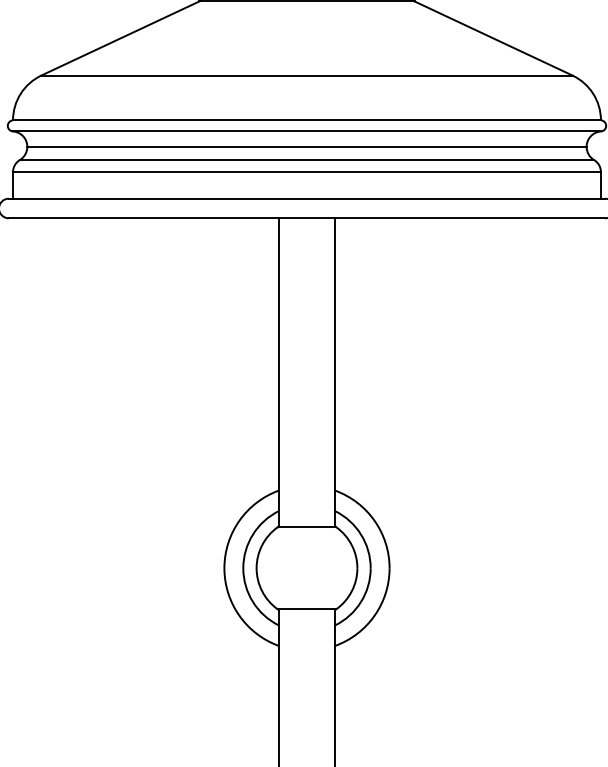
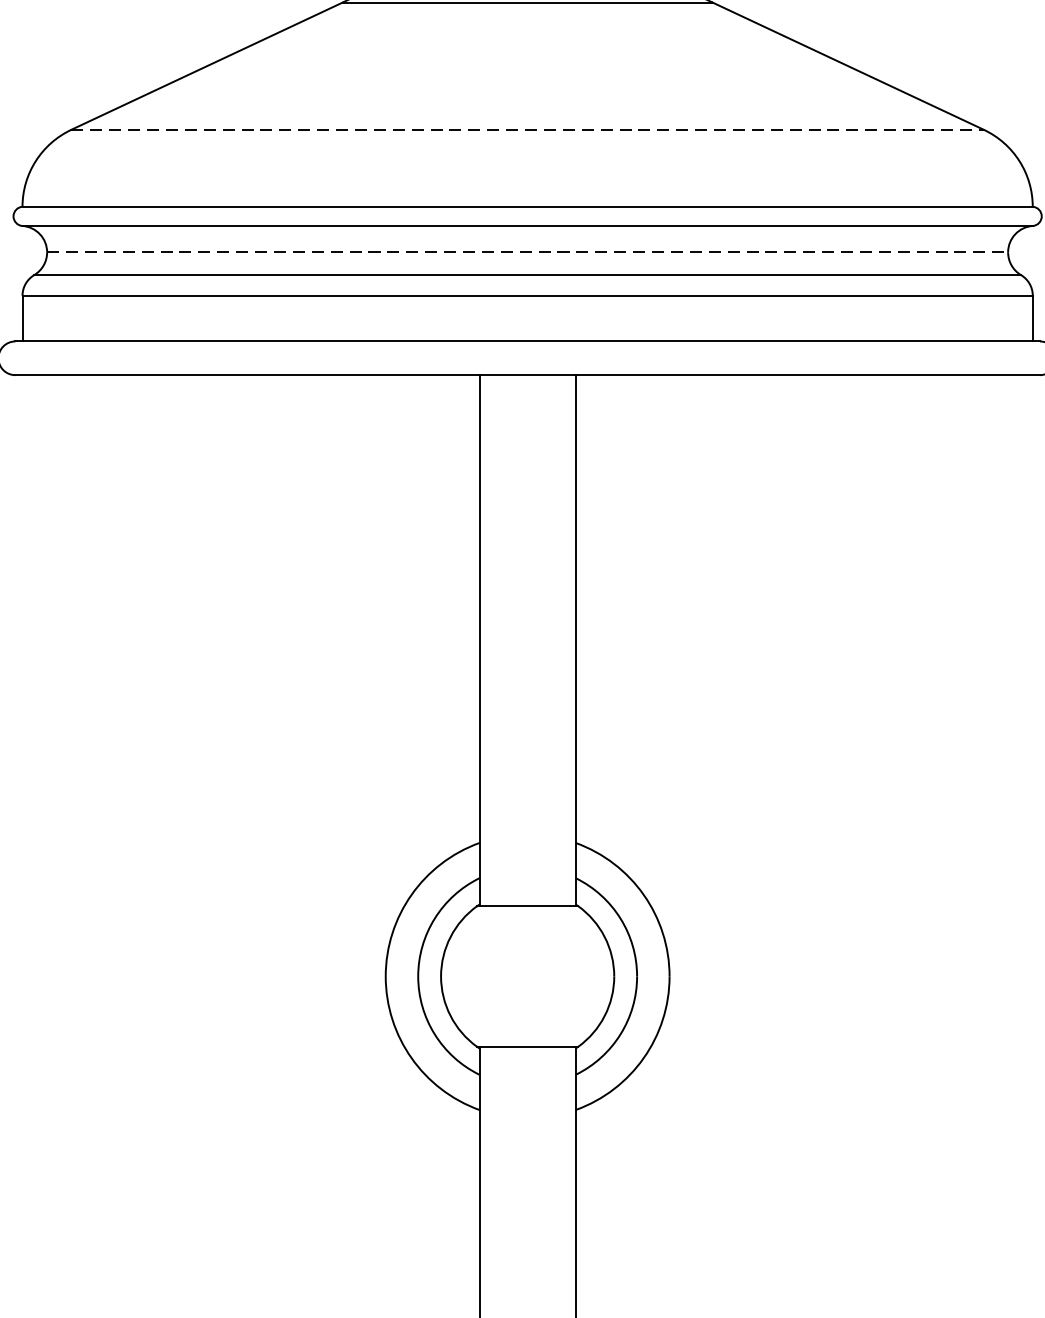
line: (306, 75) -> (526, 129), solid -> dashed
line: (306, 146) -> (526, 251), solid -> dashed

